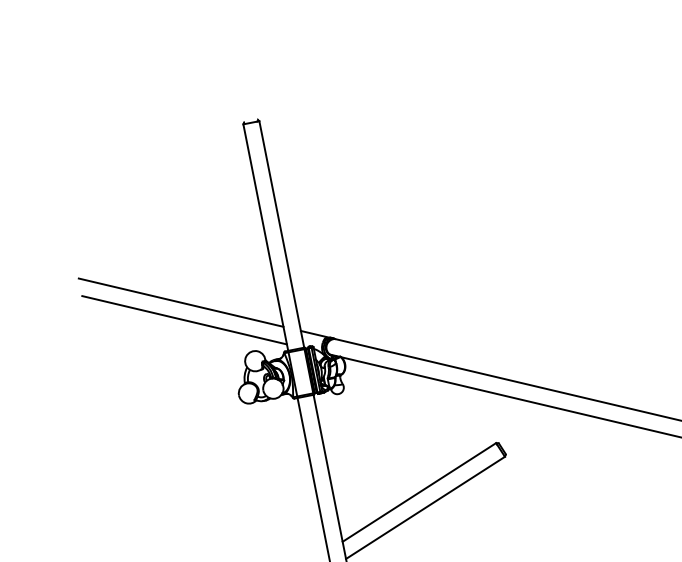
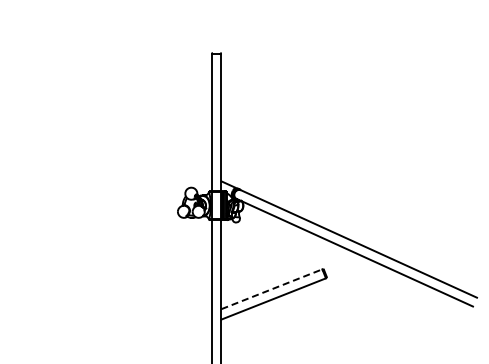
line: (180, 301) -> (154, 150), removed
line: (183, 320) -> (154, 161), removed
line: (420, 492) -> (272, 289), solid -> dashed

